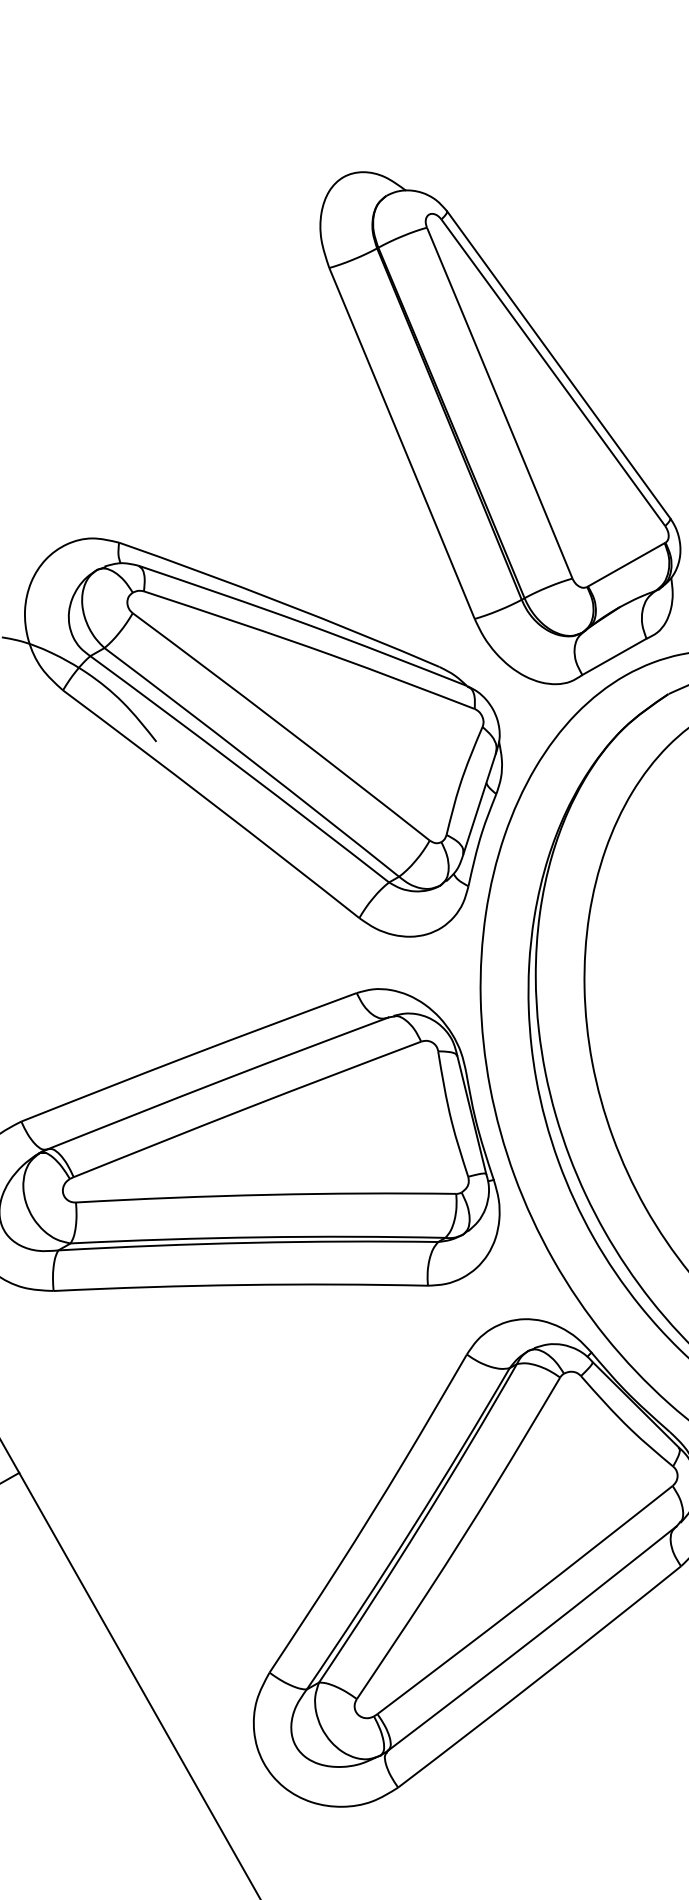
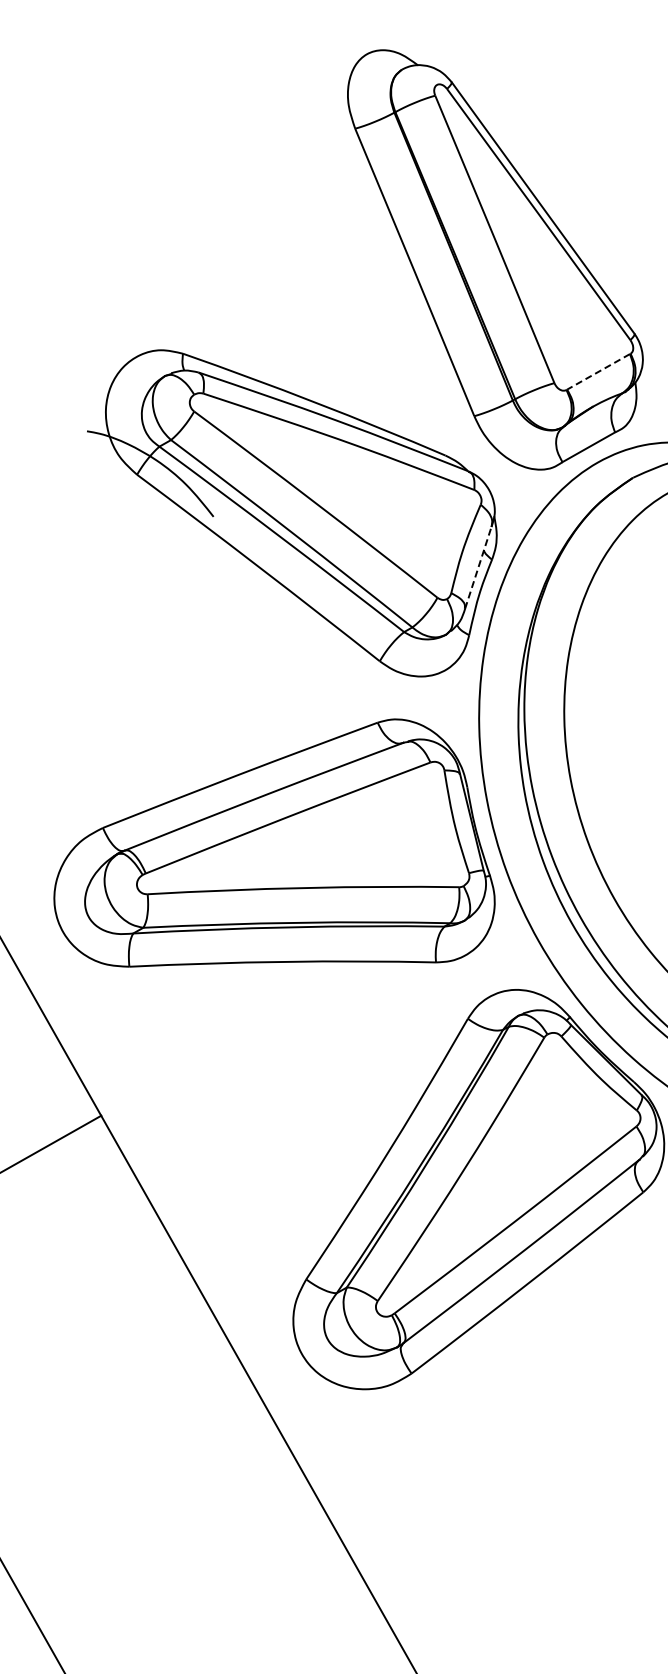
line: (626, 565) -> (598, 372), solid -> dashed
line: (479, 803) -> (478, 567), solid -> dashed

